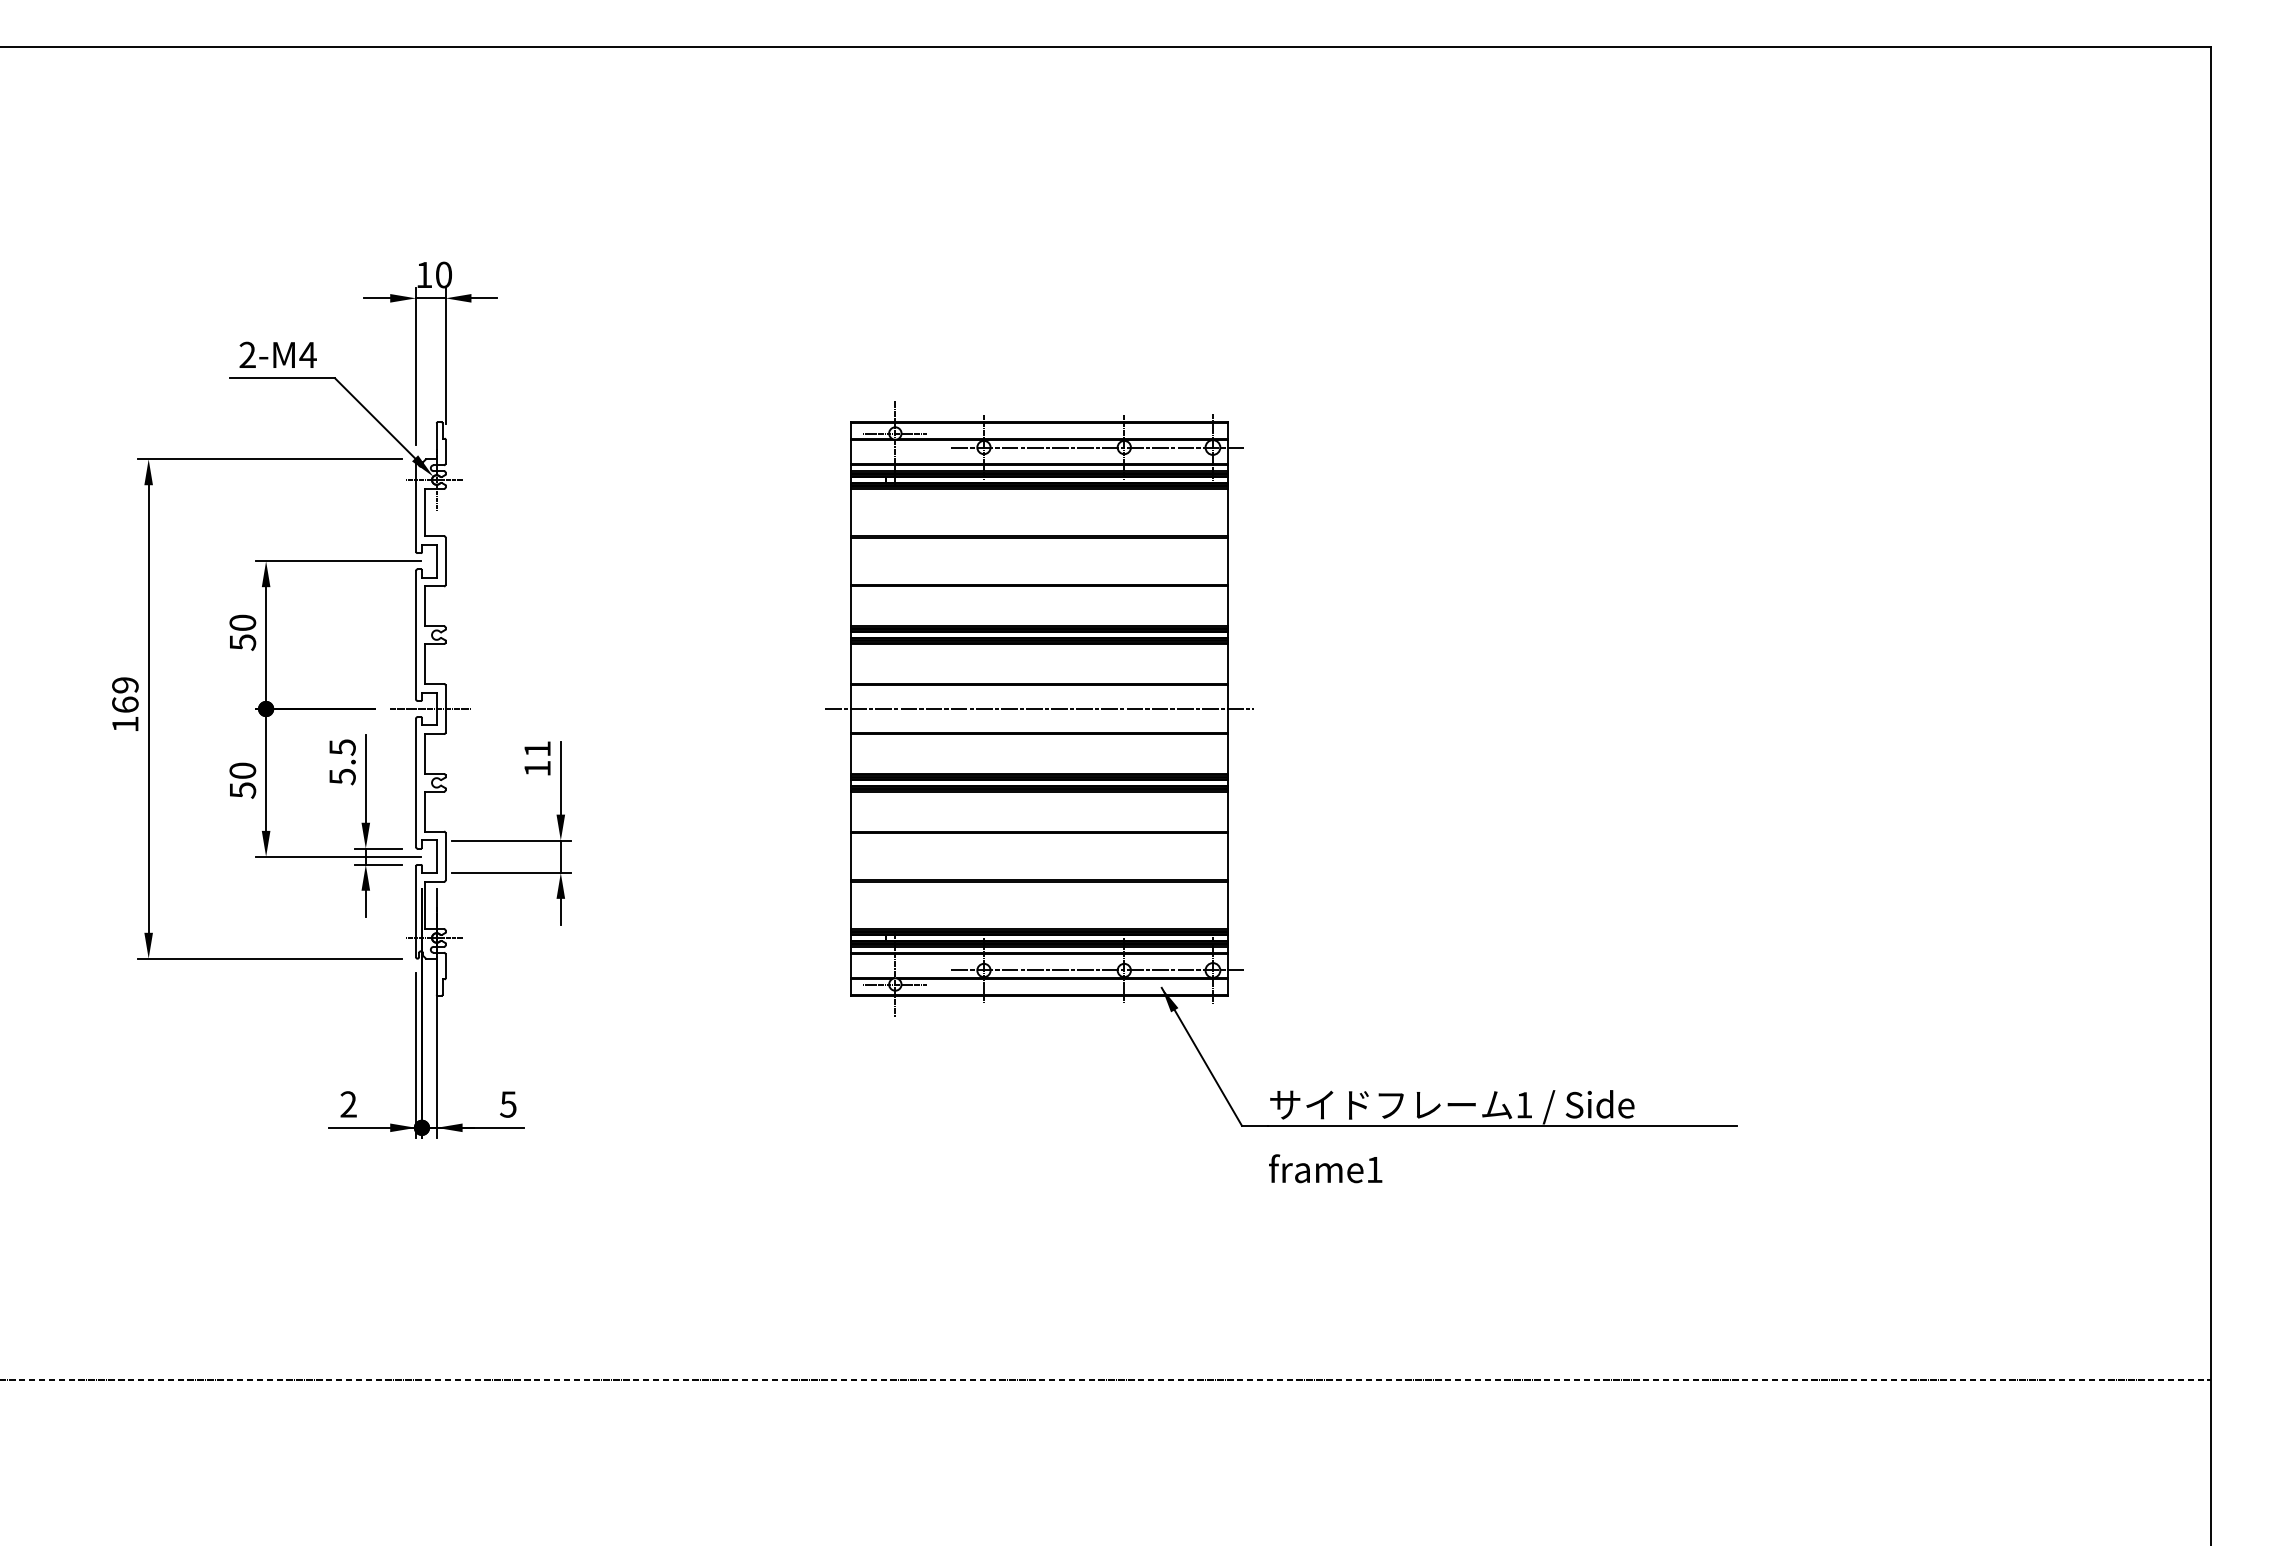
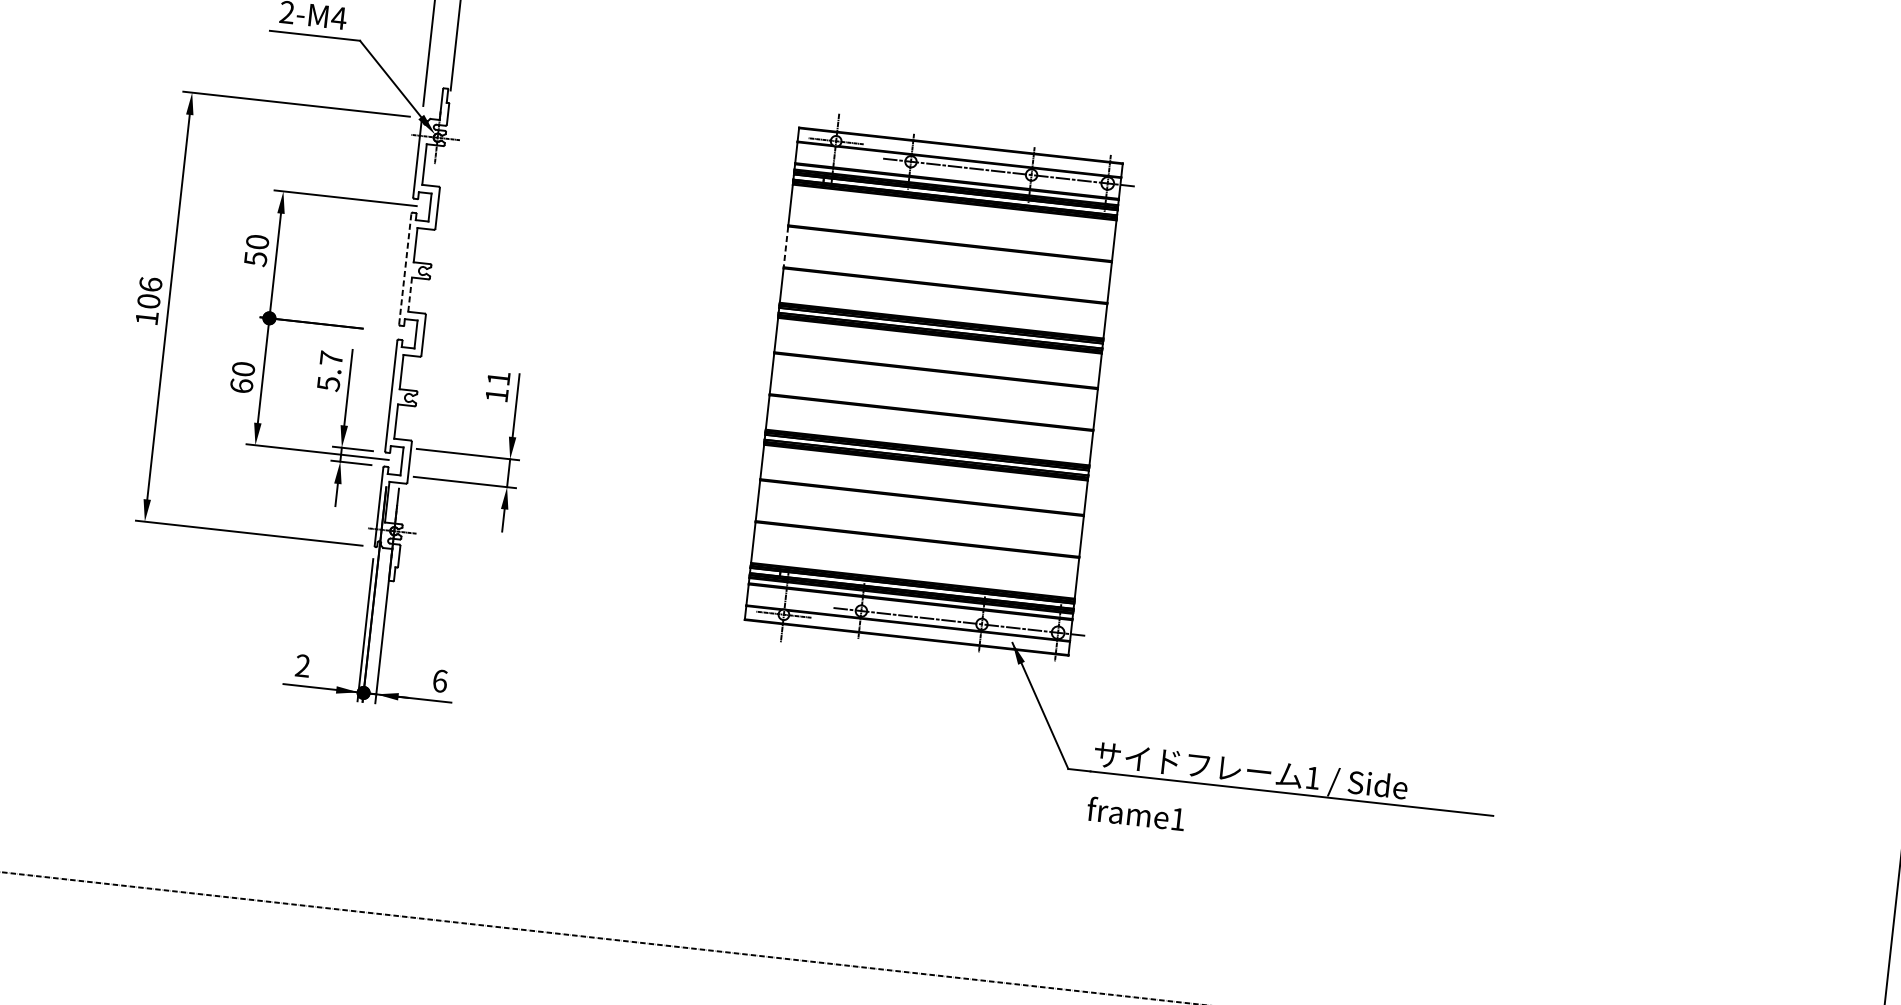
line: (851, 561) -> (786, 247), solid -> dashed
line: (416, 634) -> (405, 268), solid -> dashed
line: (424, 663) -> (409, 294), solid -> dashed
text: (125, 694) -> (150, 292), 169 -> 106
line: (430, 709) -> (410, 334), removed
line: (1039, 709) -> (933, 392), removed
text: (342, 747) -> (331, 358), 5.5 -> 5.7
text: (242, 790) -> (241, 386), 50 -> 60
text: (508, 1104) -> (440, 681), 5 -> 6

